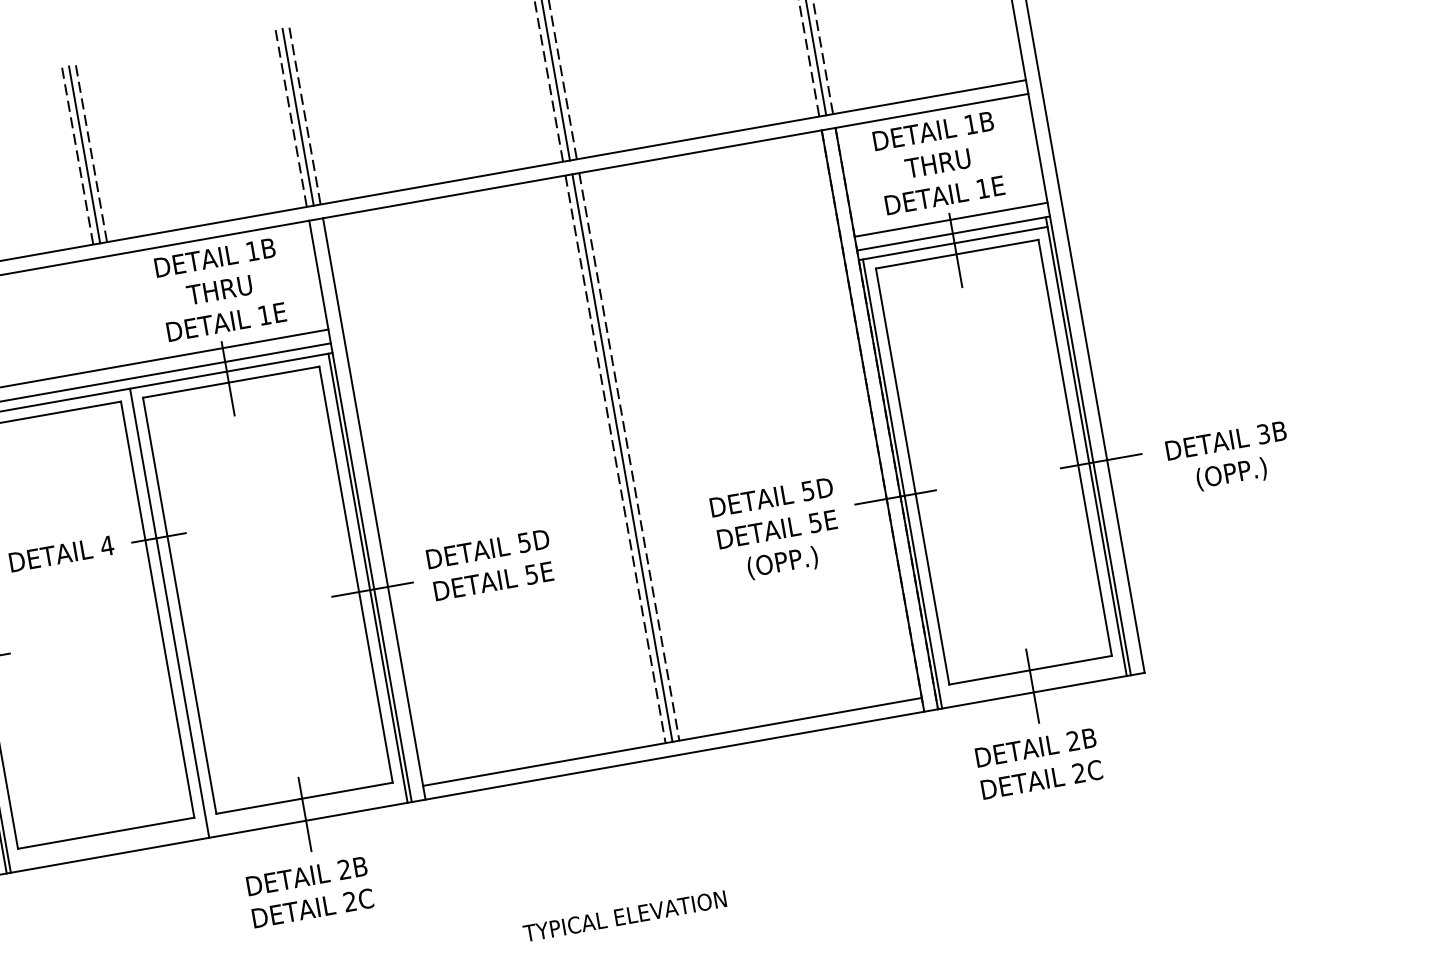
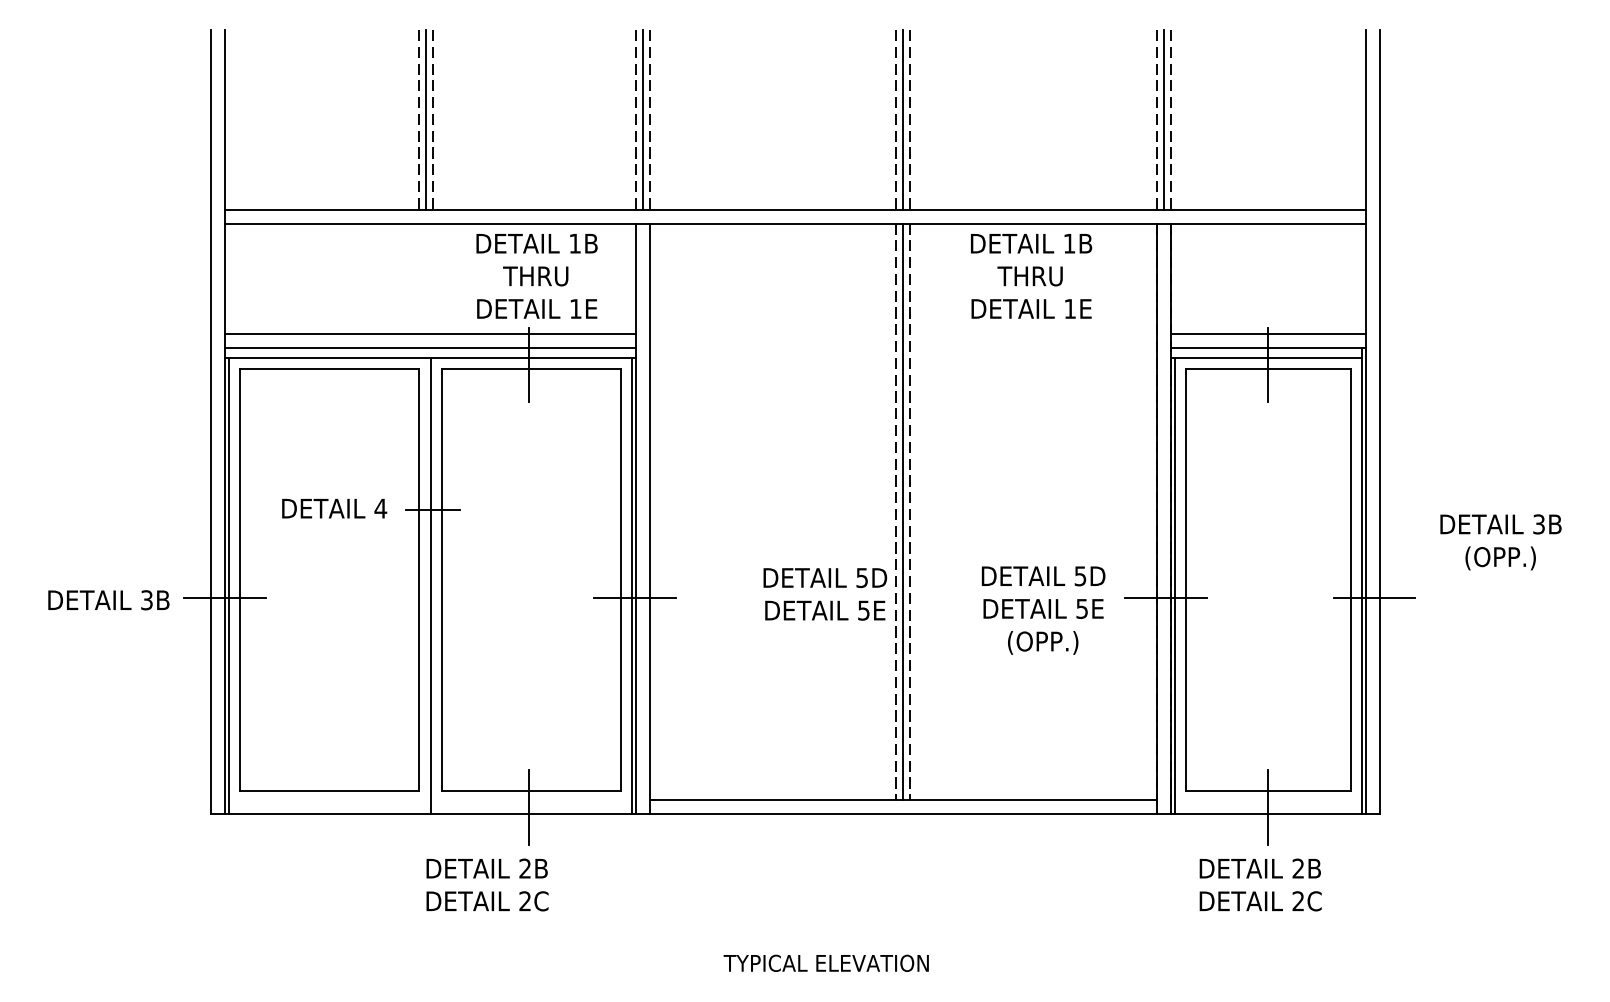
text: (939, 163) -> (1031, 276), moved
text: (1228, 458) -> (1500, 542), moved
text: (491, 565) -> (825, 594), moved
text: (310, 891) -> (487, 884), moved

